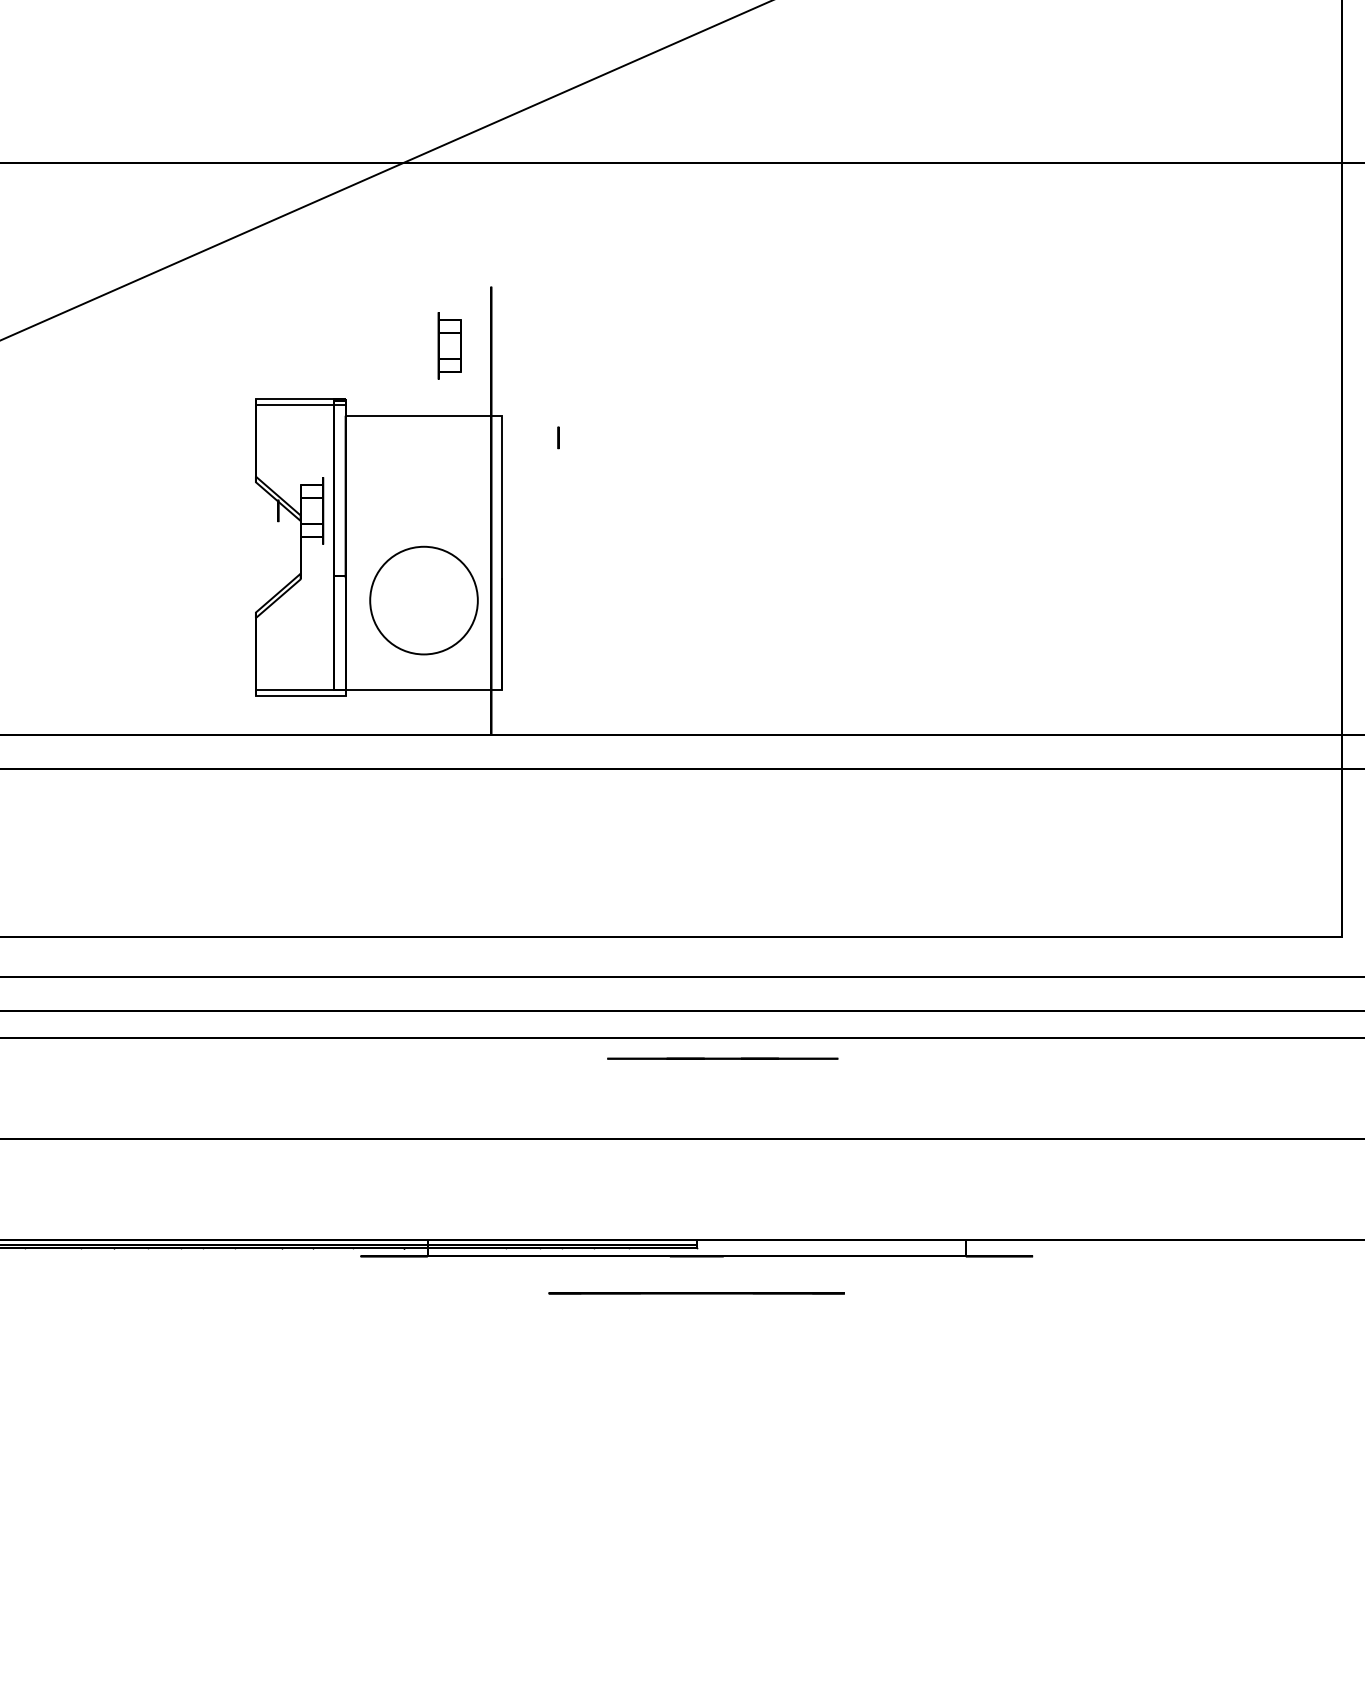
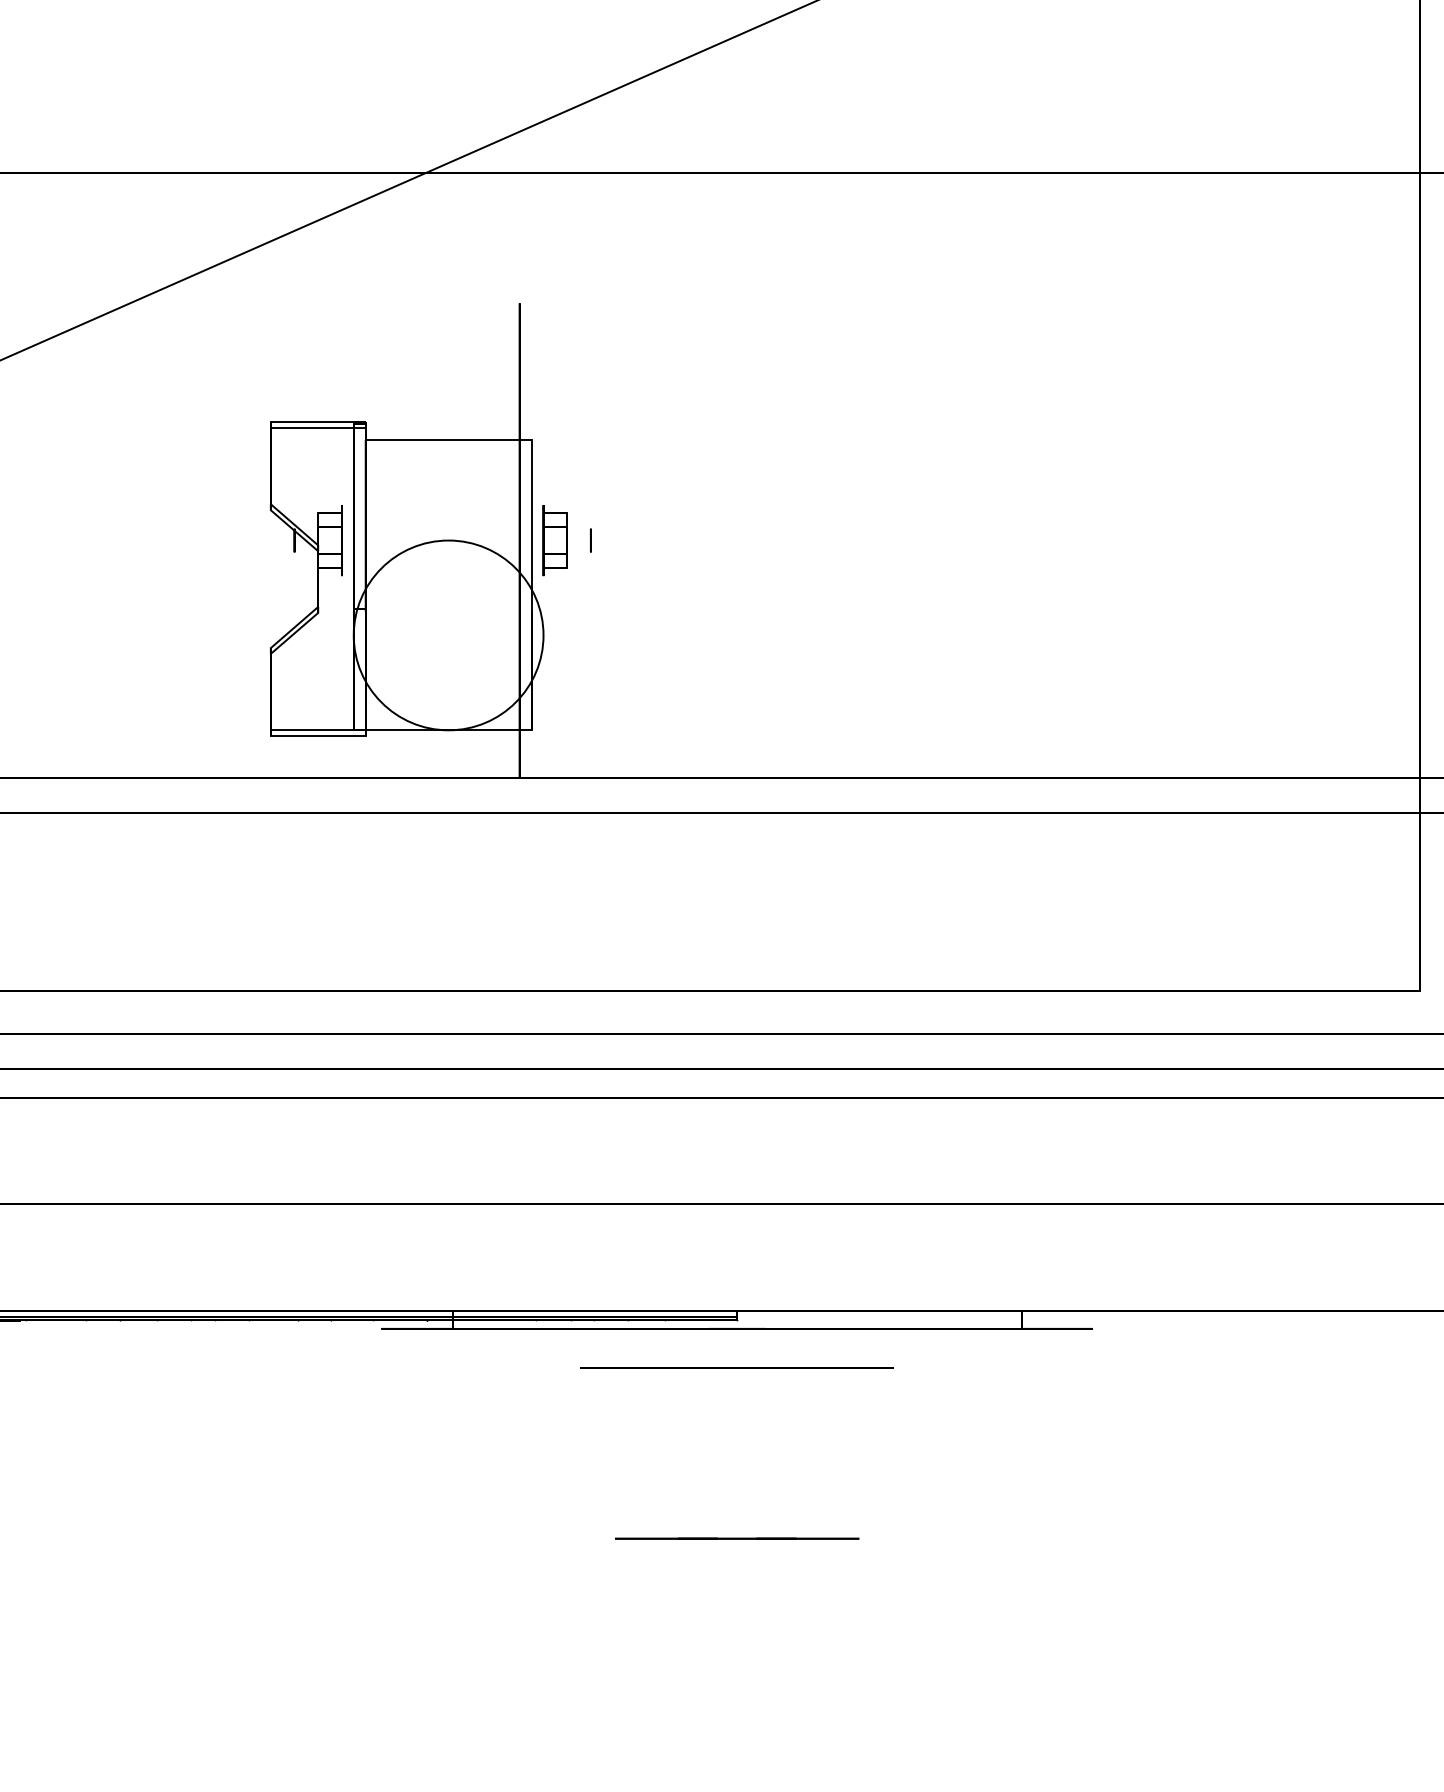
part: (449, 345) -> (554, 540), moved
circle: (558, 437) -> (590, 540), moved
circle: (423, 600) -> (448, 635), size x1.67
line: (722, 1058) -> (736, 1538), moved

